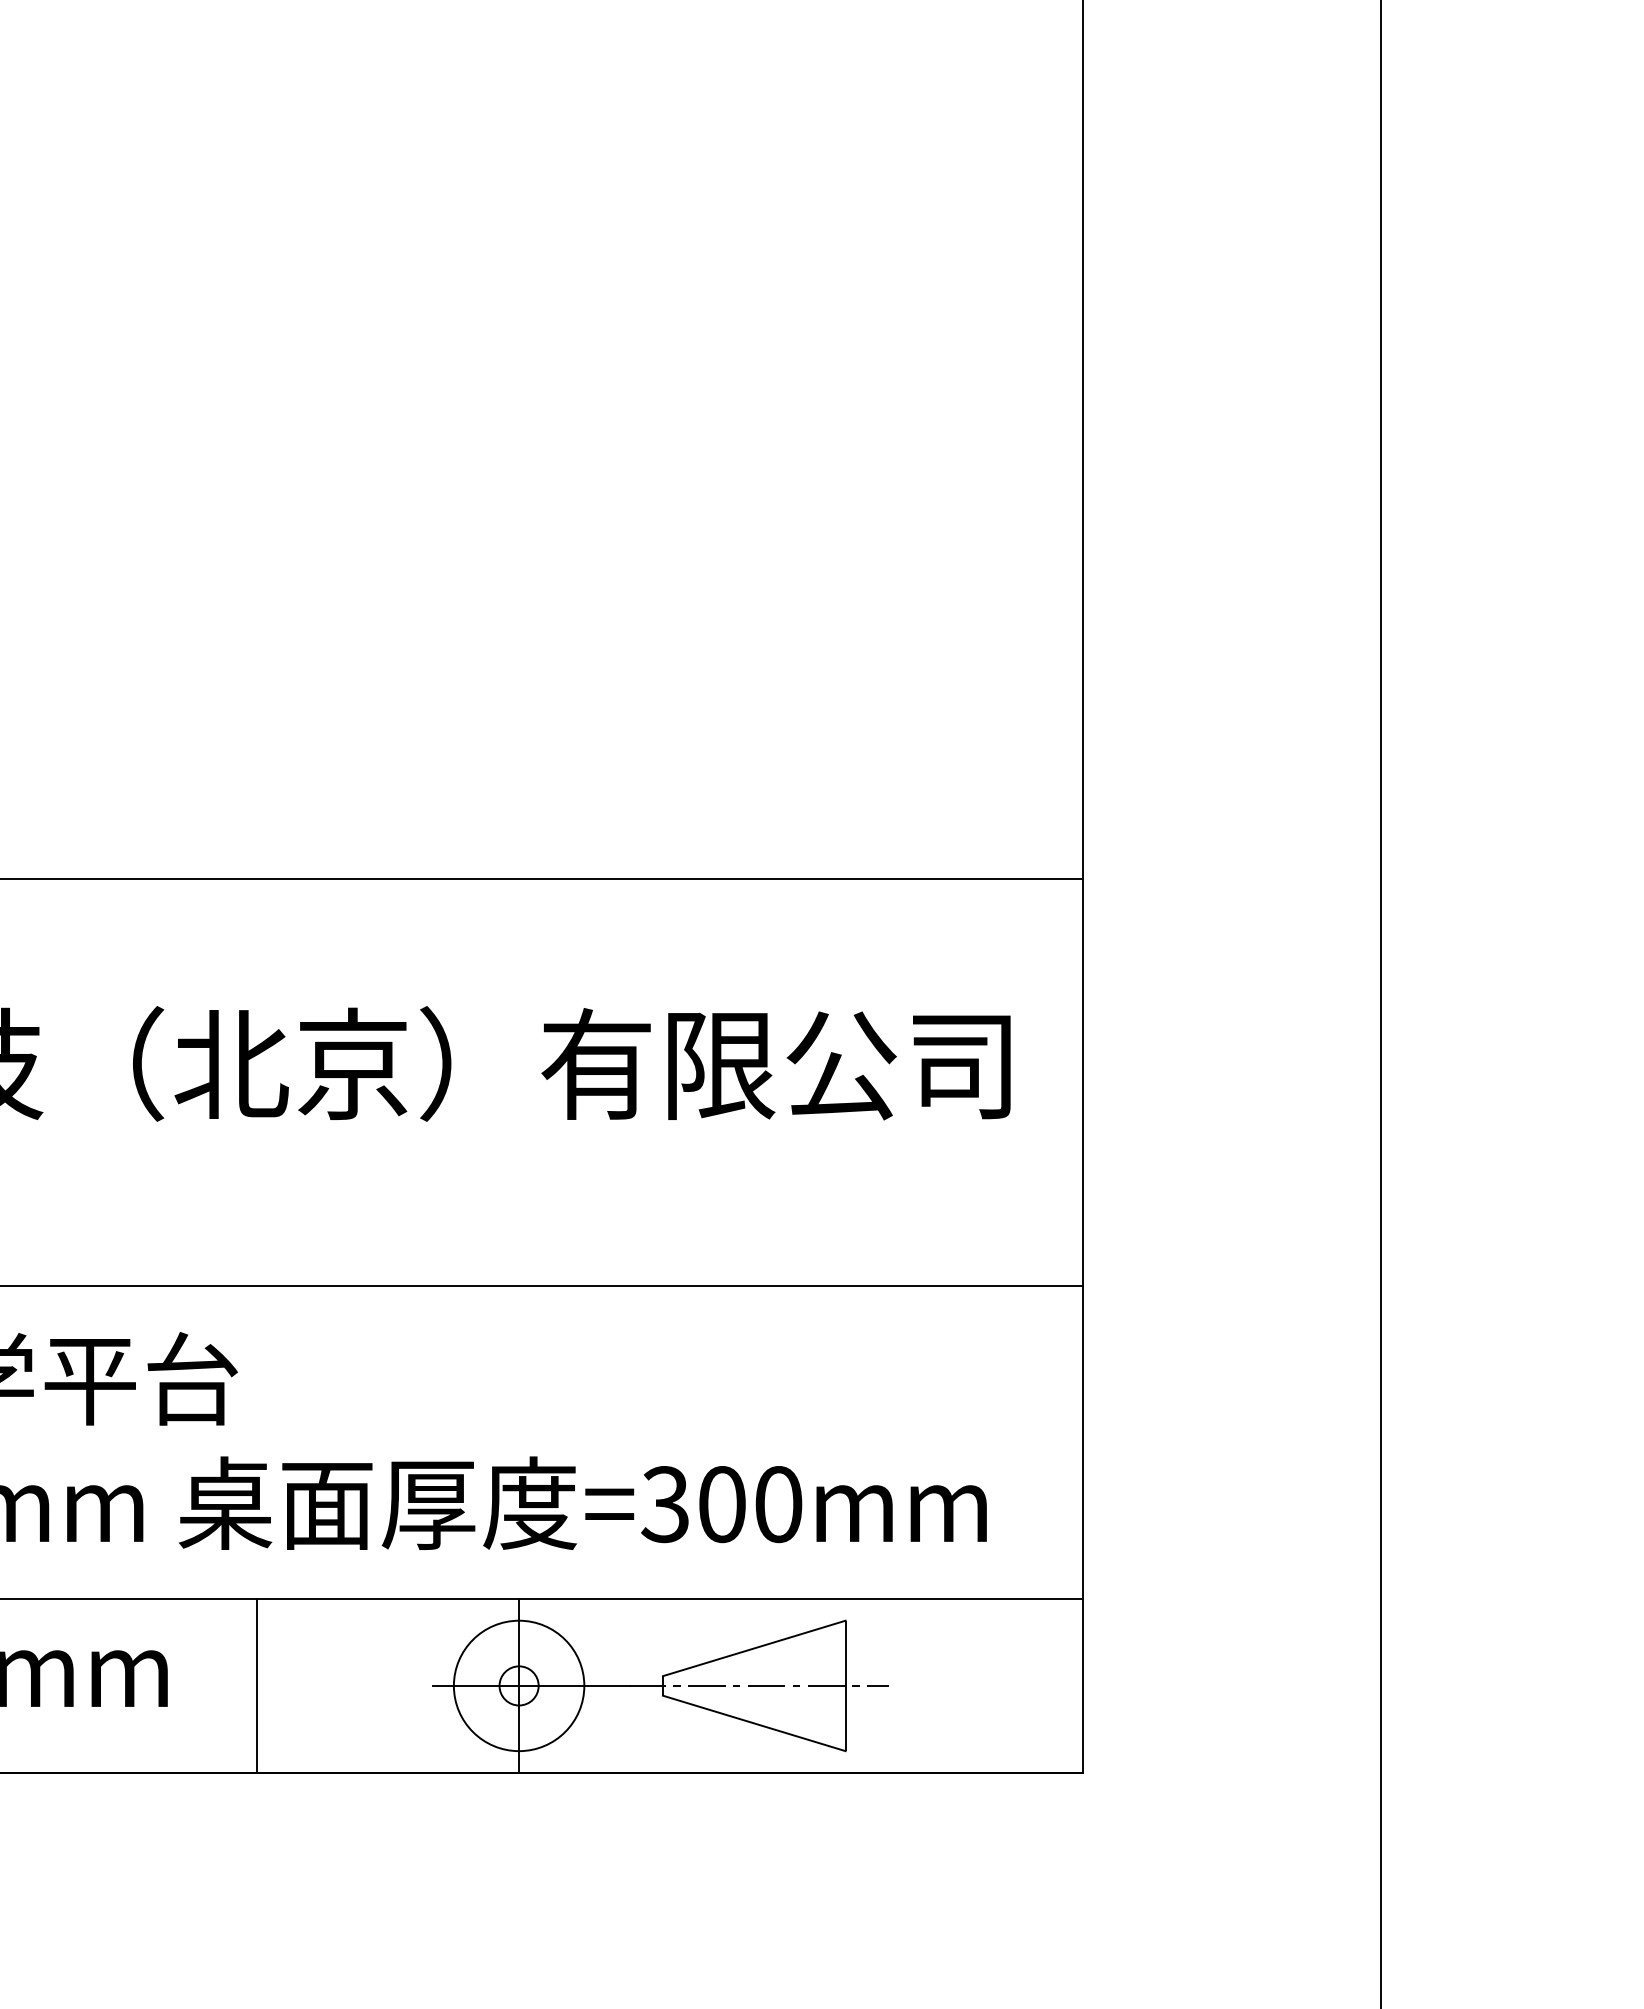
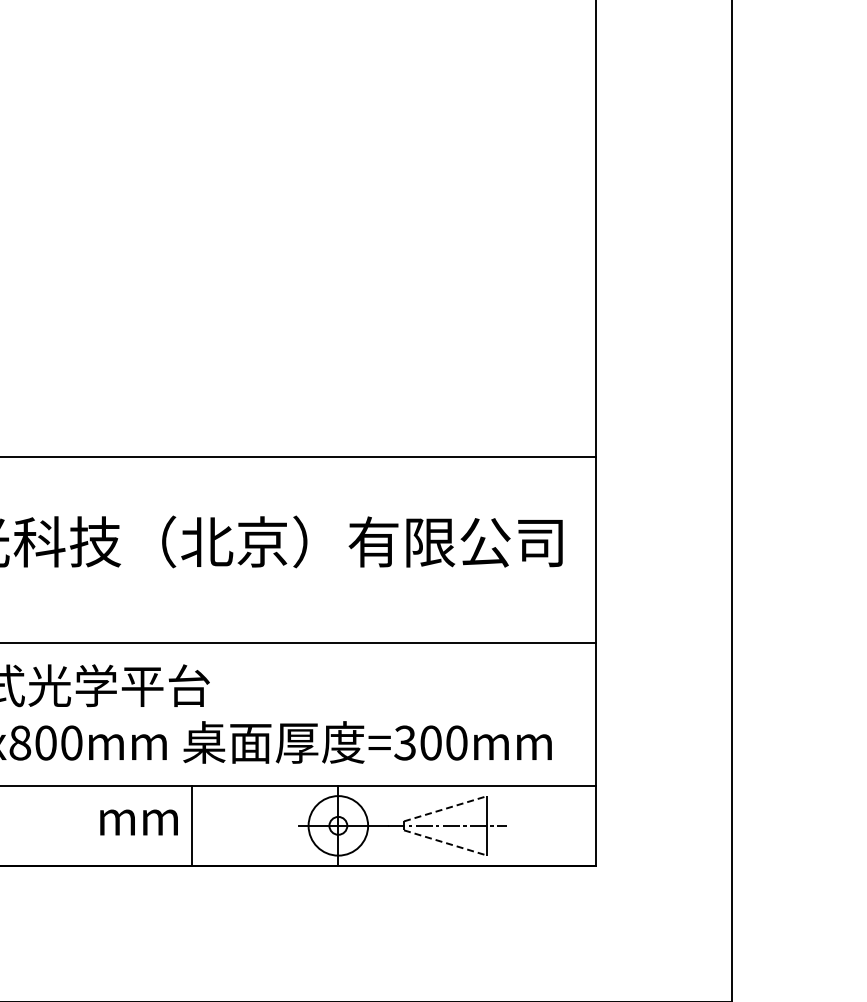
line: (753, 1647) -> (445, 808), solid -> dashed
line: (256, 1685) -> (191, 825), moved
line: (753, 1722) -> (445, 842), solid -> dashed

